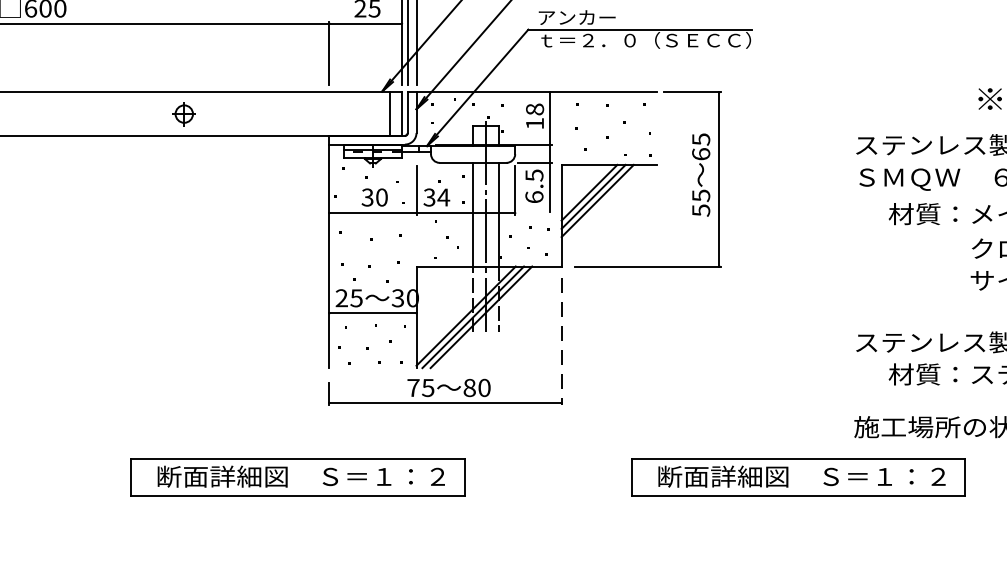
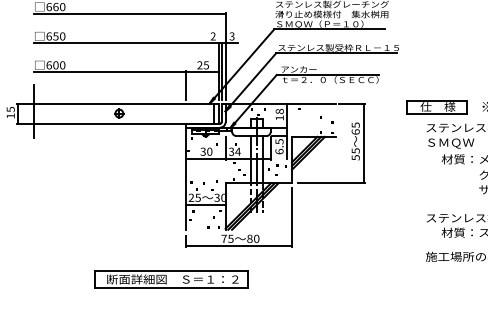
part: (877, 100) -> (436, 107), added
line: (560, 341) -> (291, 217), dashed -> solid
part: (798, 476) -> (400, 279), removed

